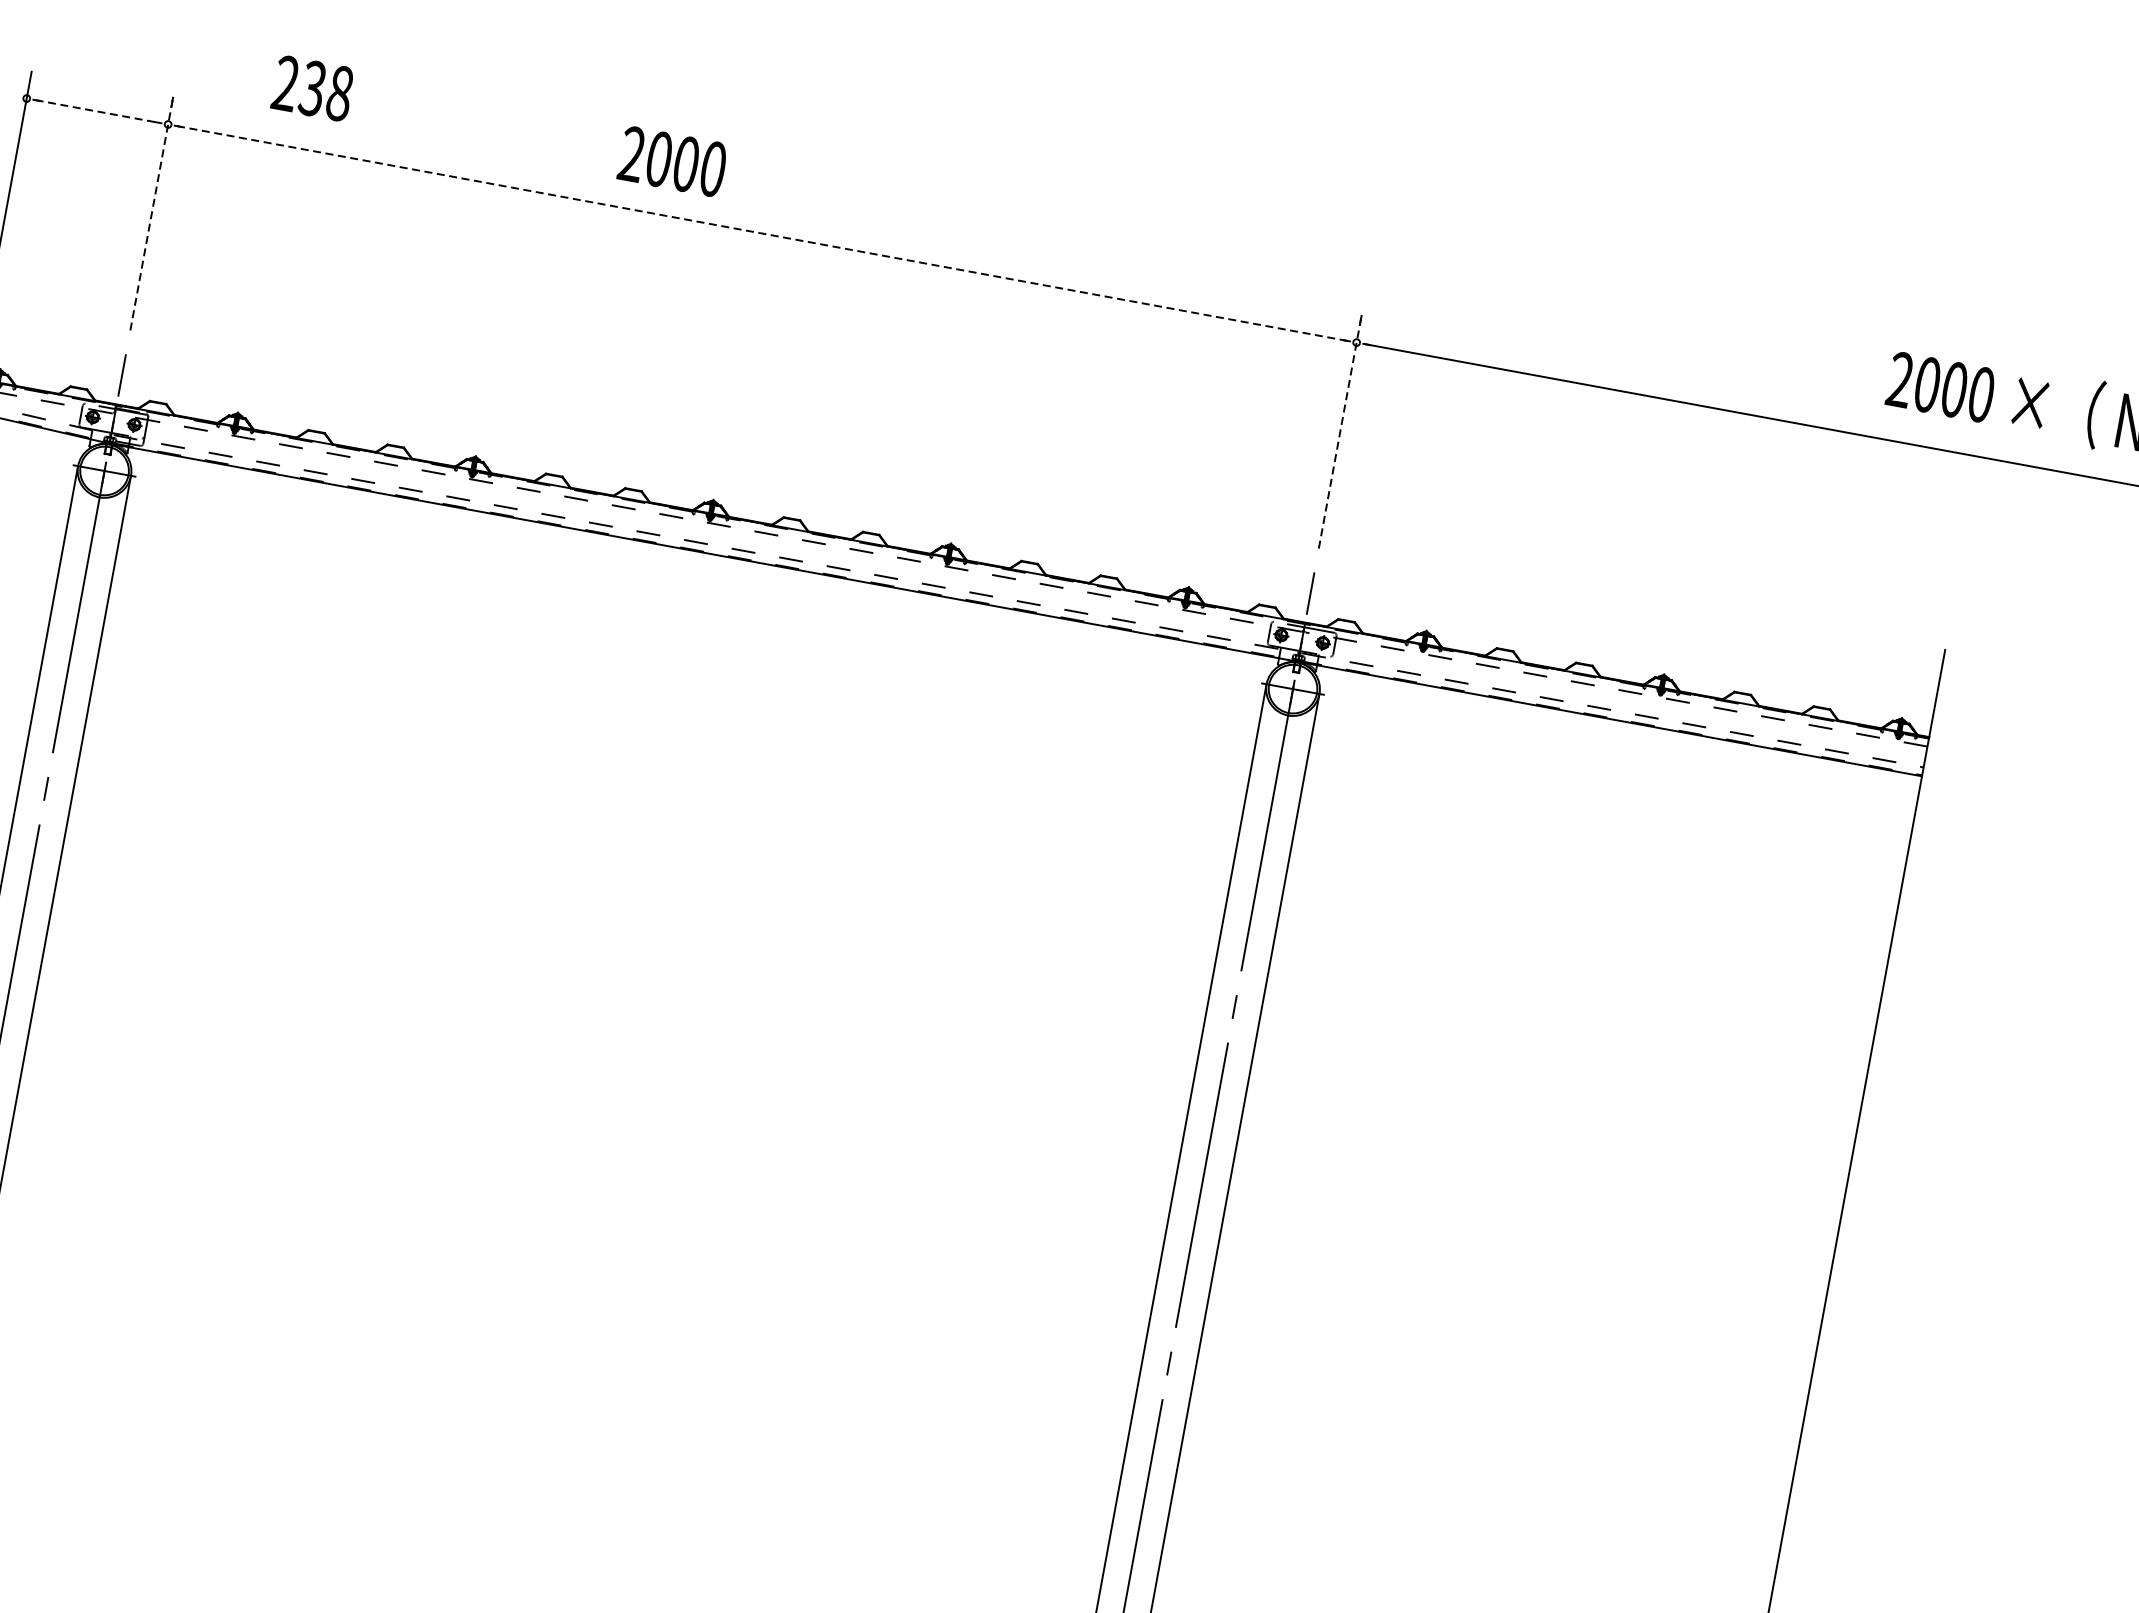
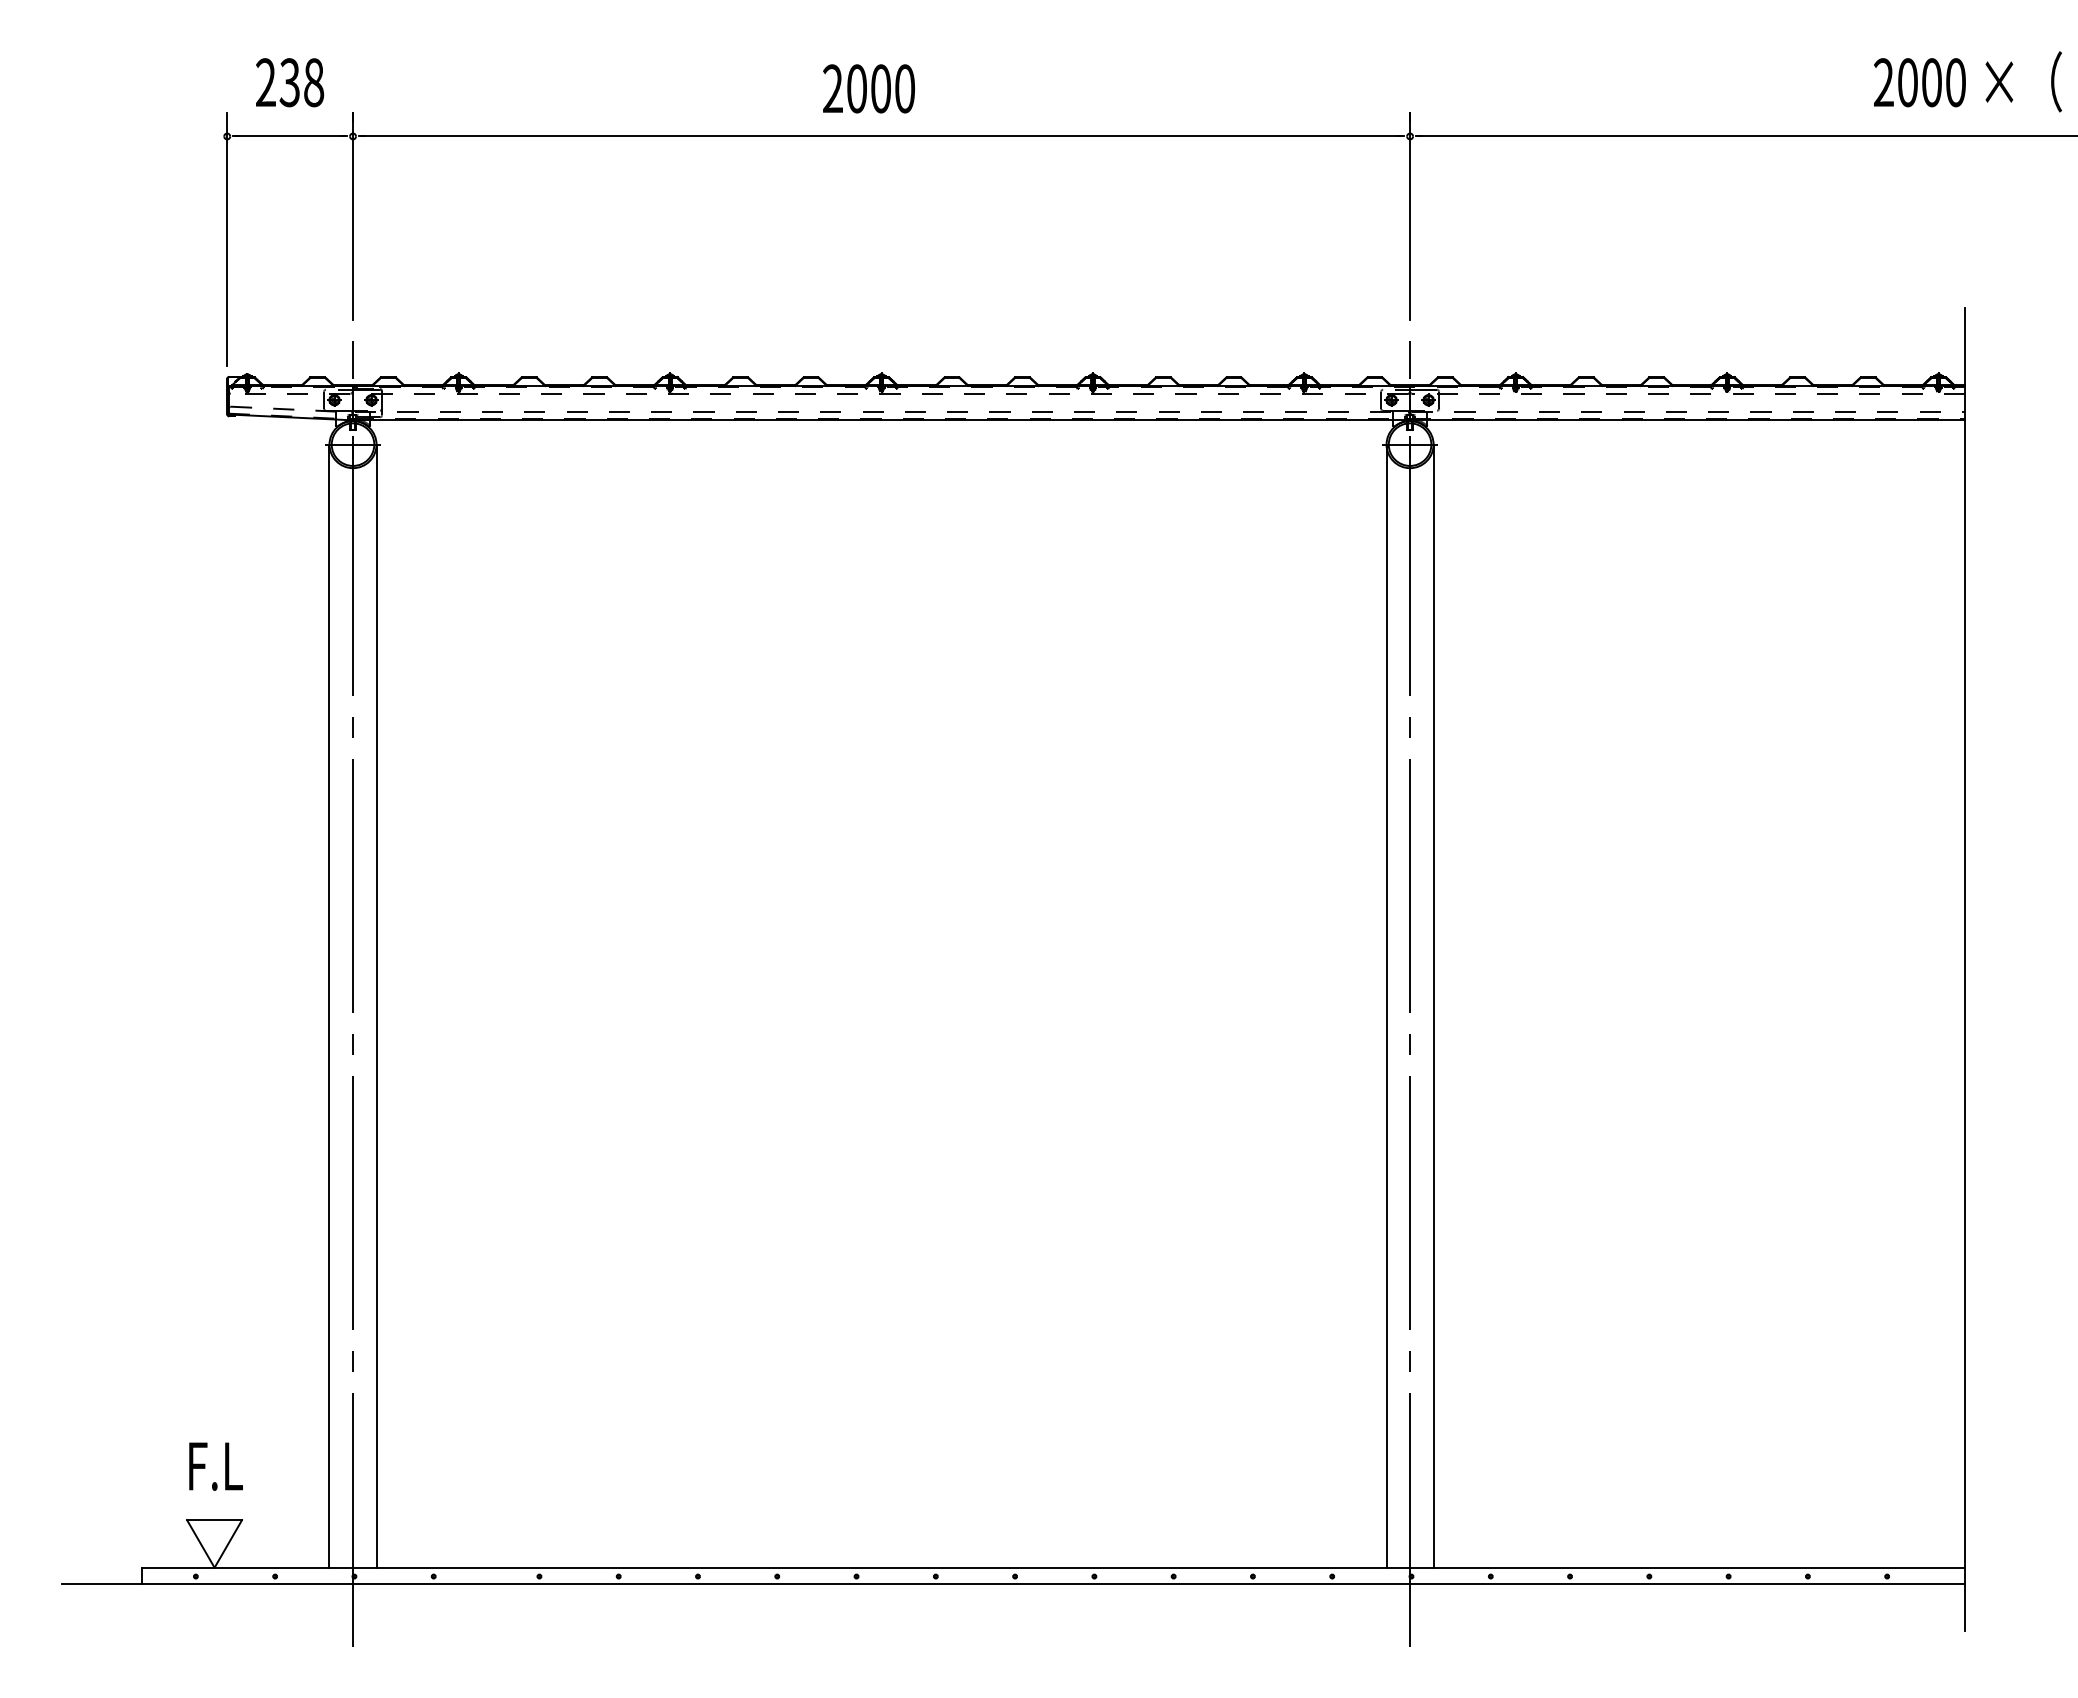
text: (313, 88) -> (290, 82), moved
line: (97, 111) -> (290, 136), dashed -> solid
text: (672, 161) -> (868, 88), moved
line: (152, 213) -> (353, 215), dashed -> solid
line: (762, 233) -> (881, 136), dashed -> solid
line: (1340, 431) -> (1410, 215), dashed -> solid

